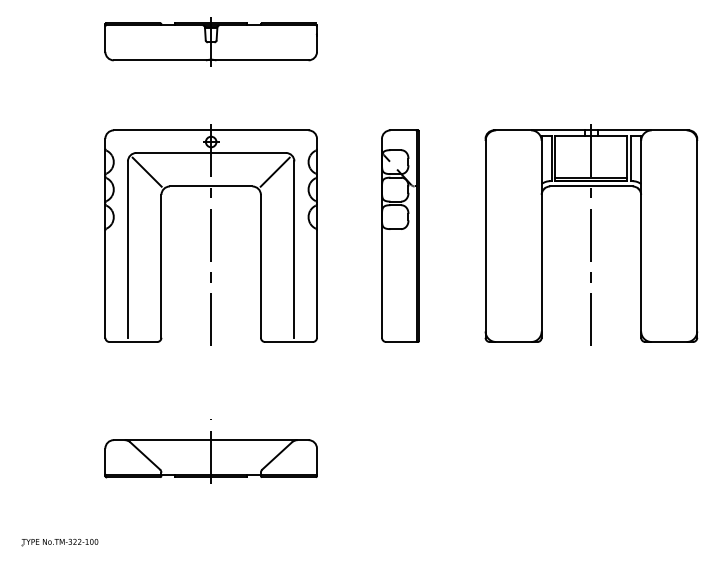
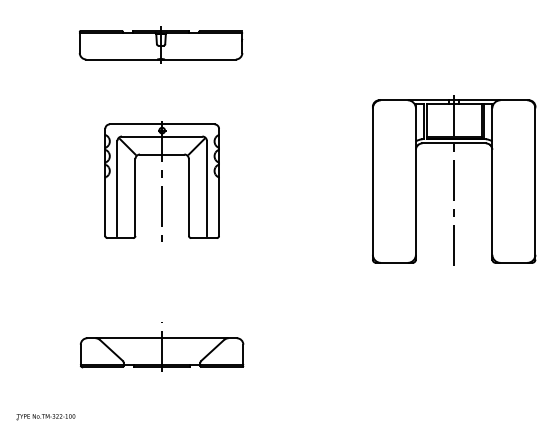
part: (210, 40) -> (160, 44), moved
part: (211, 234) -> (162, 180), size x0.7
part: (400, 236) -> (307, 181), removed

